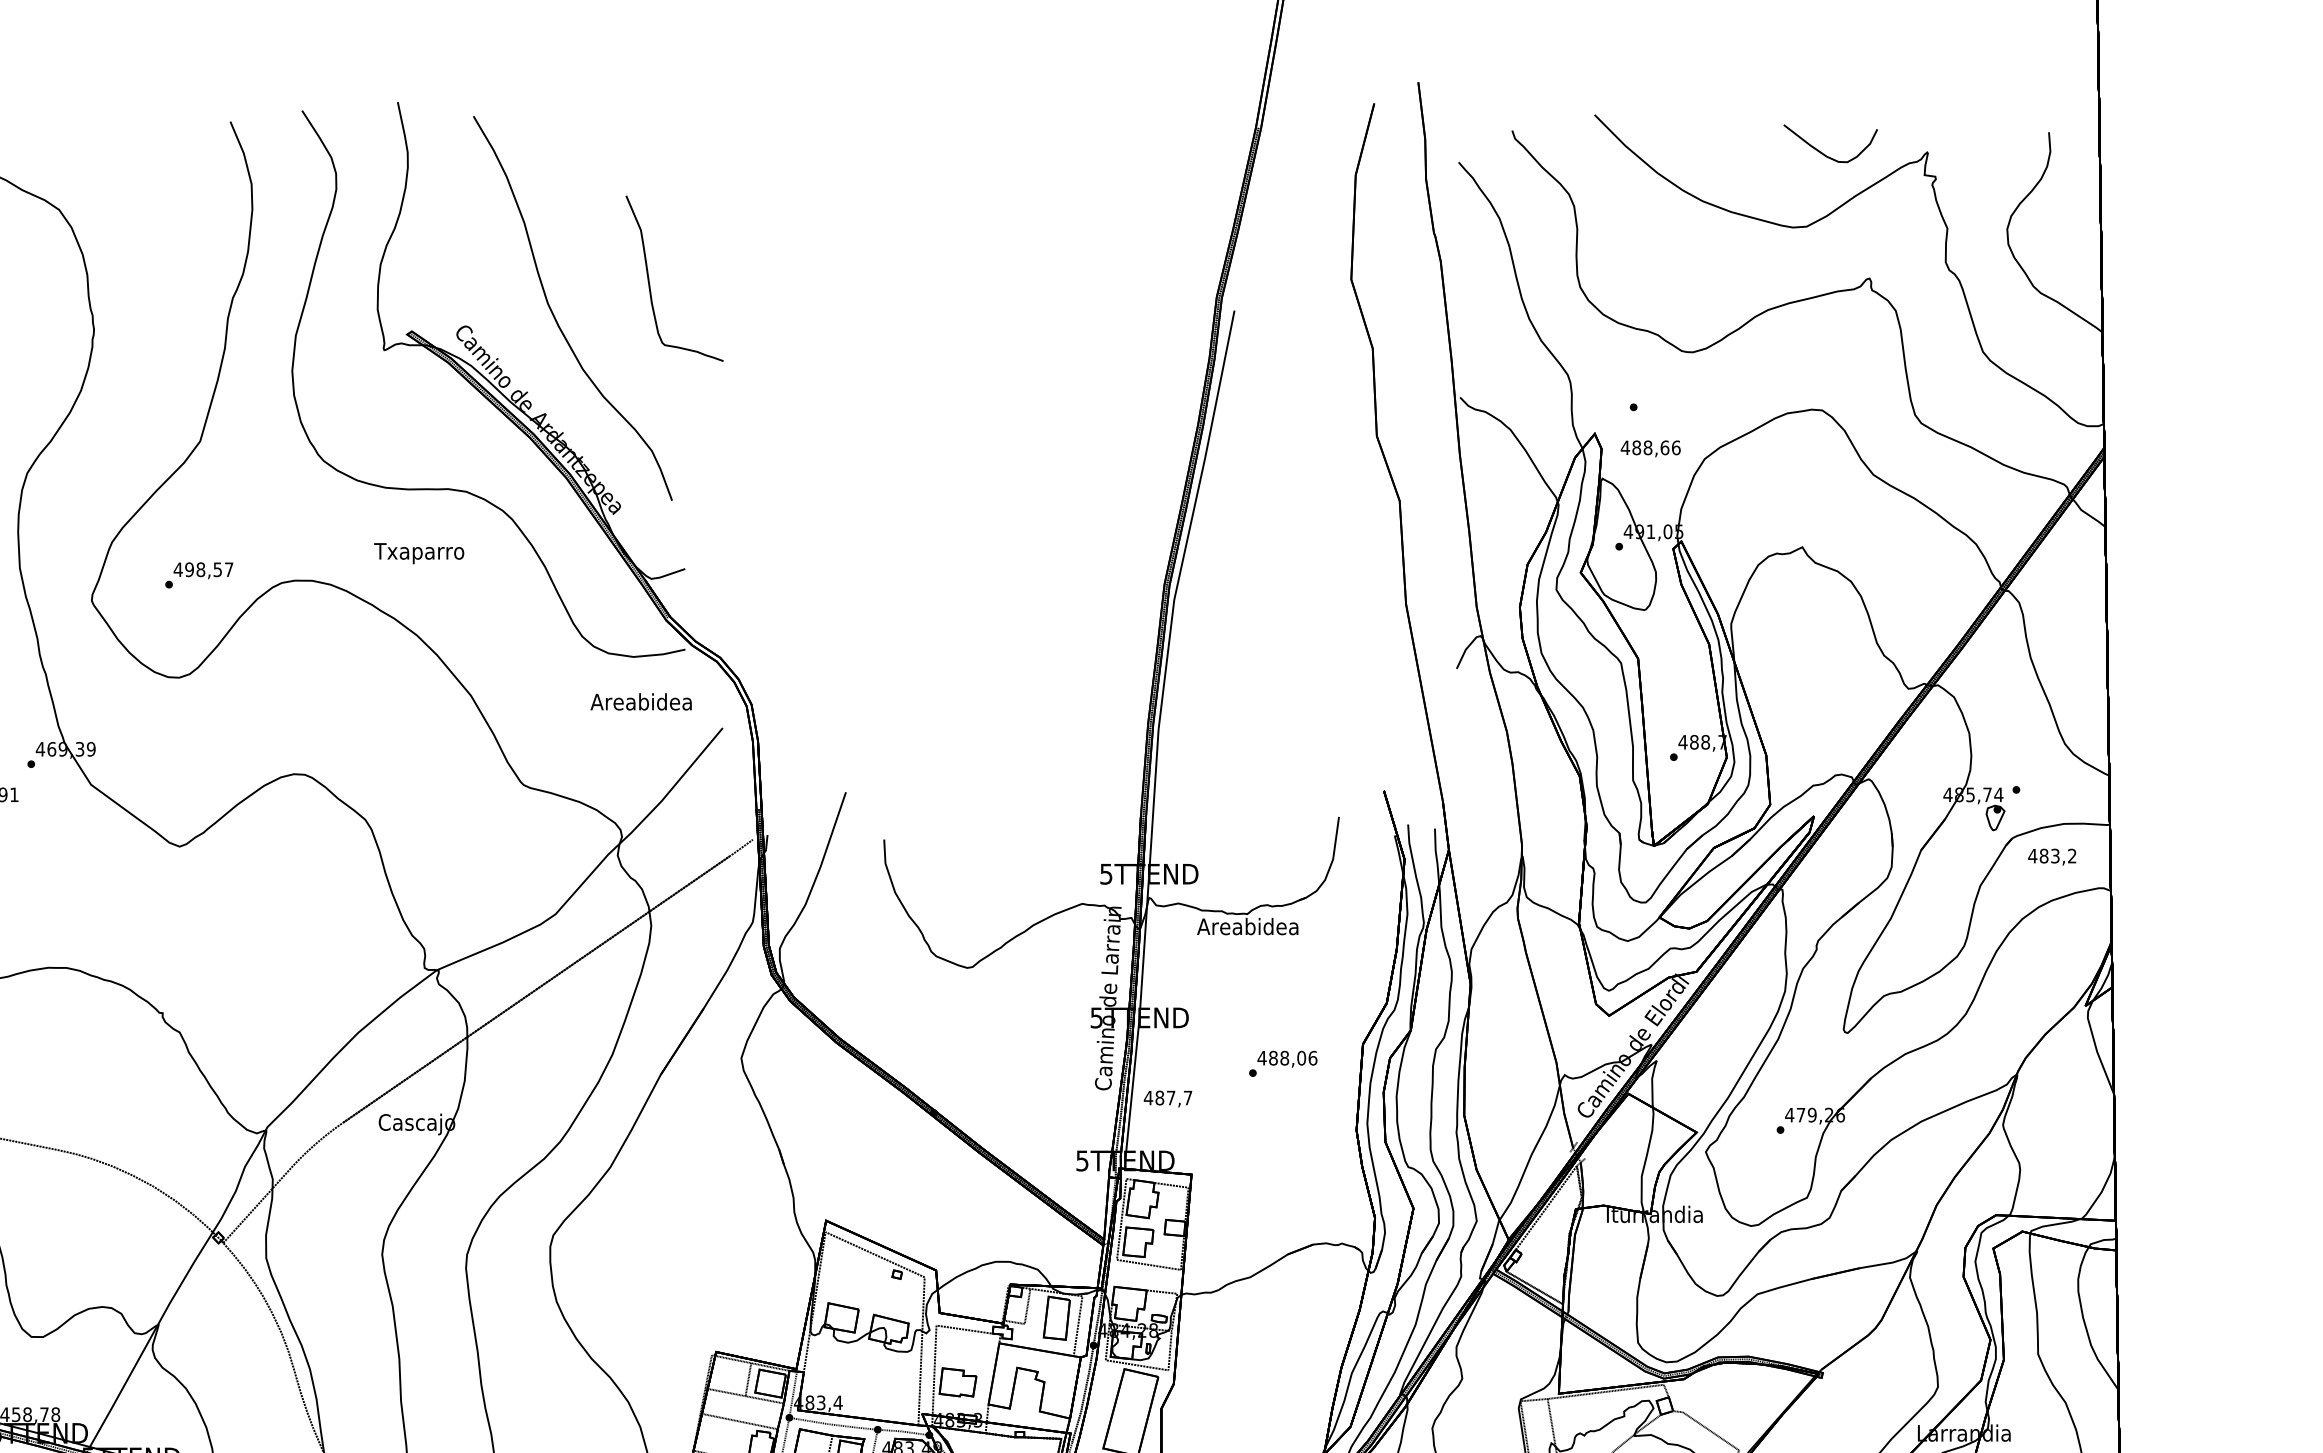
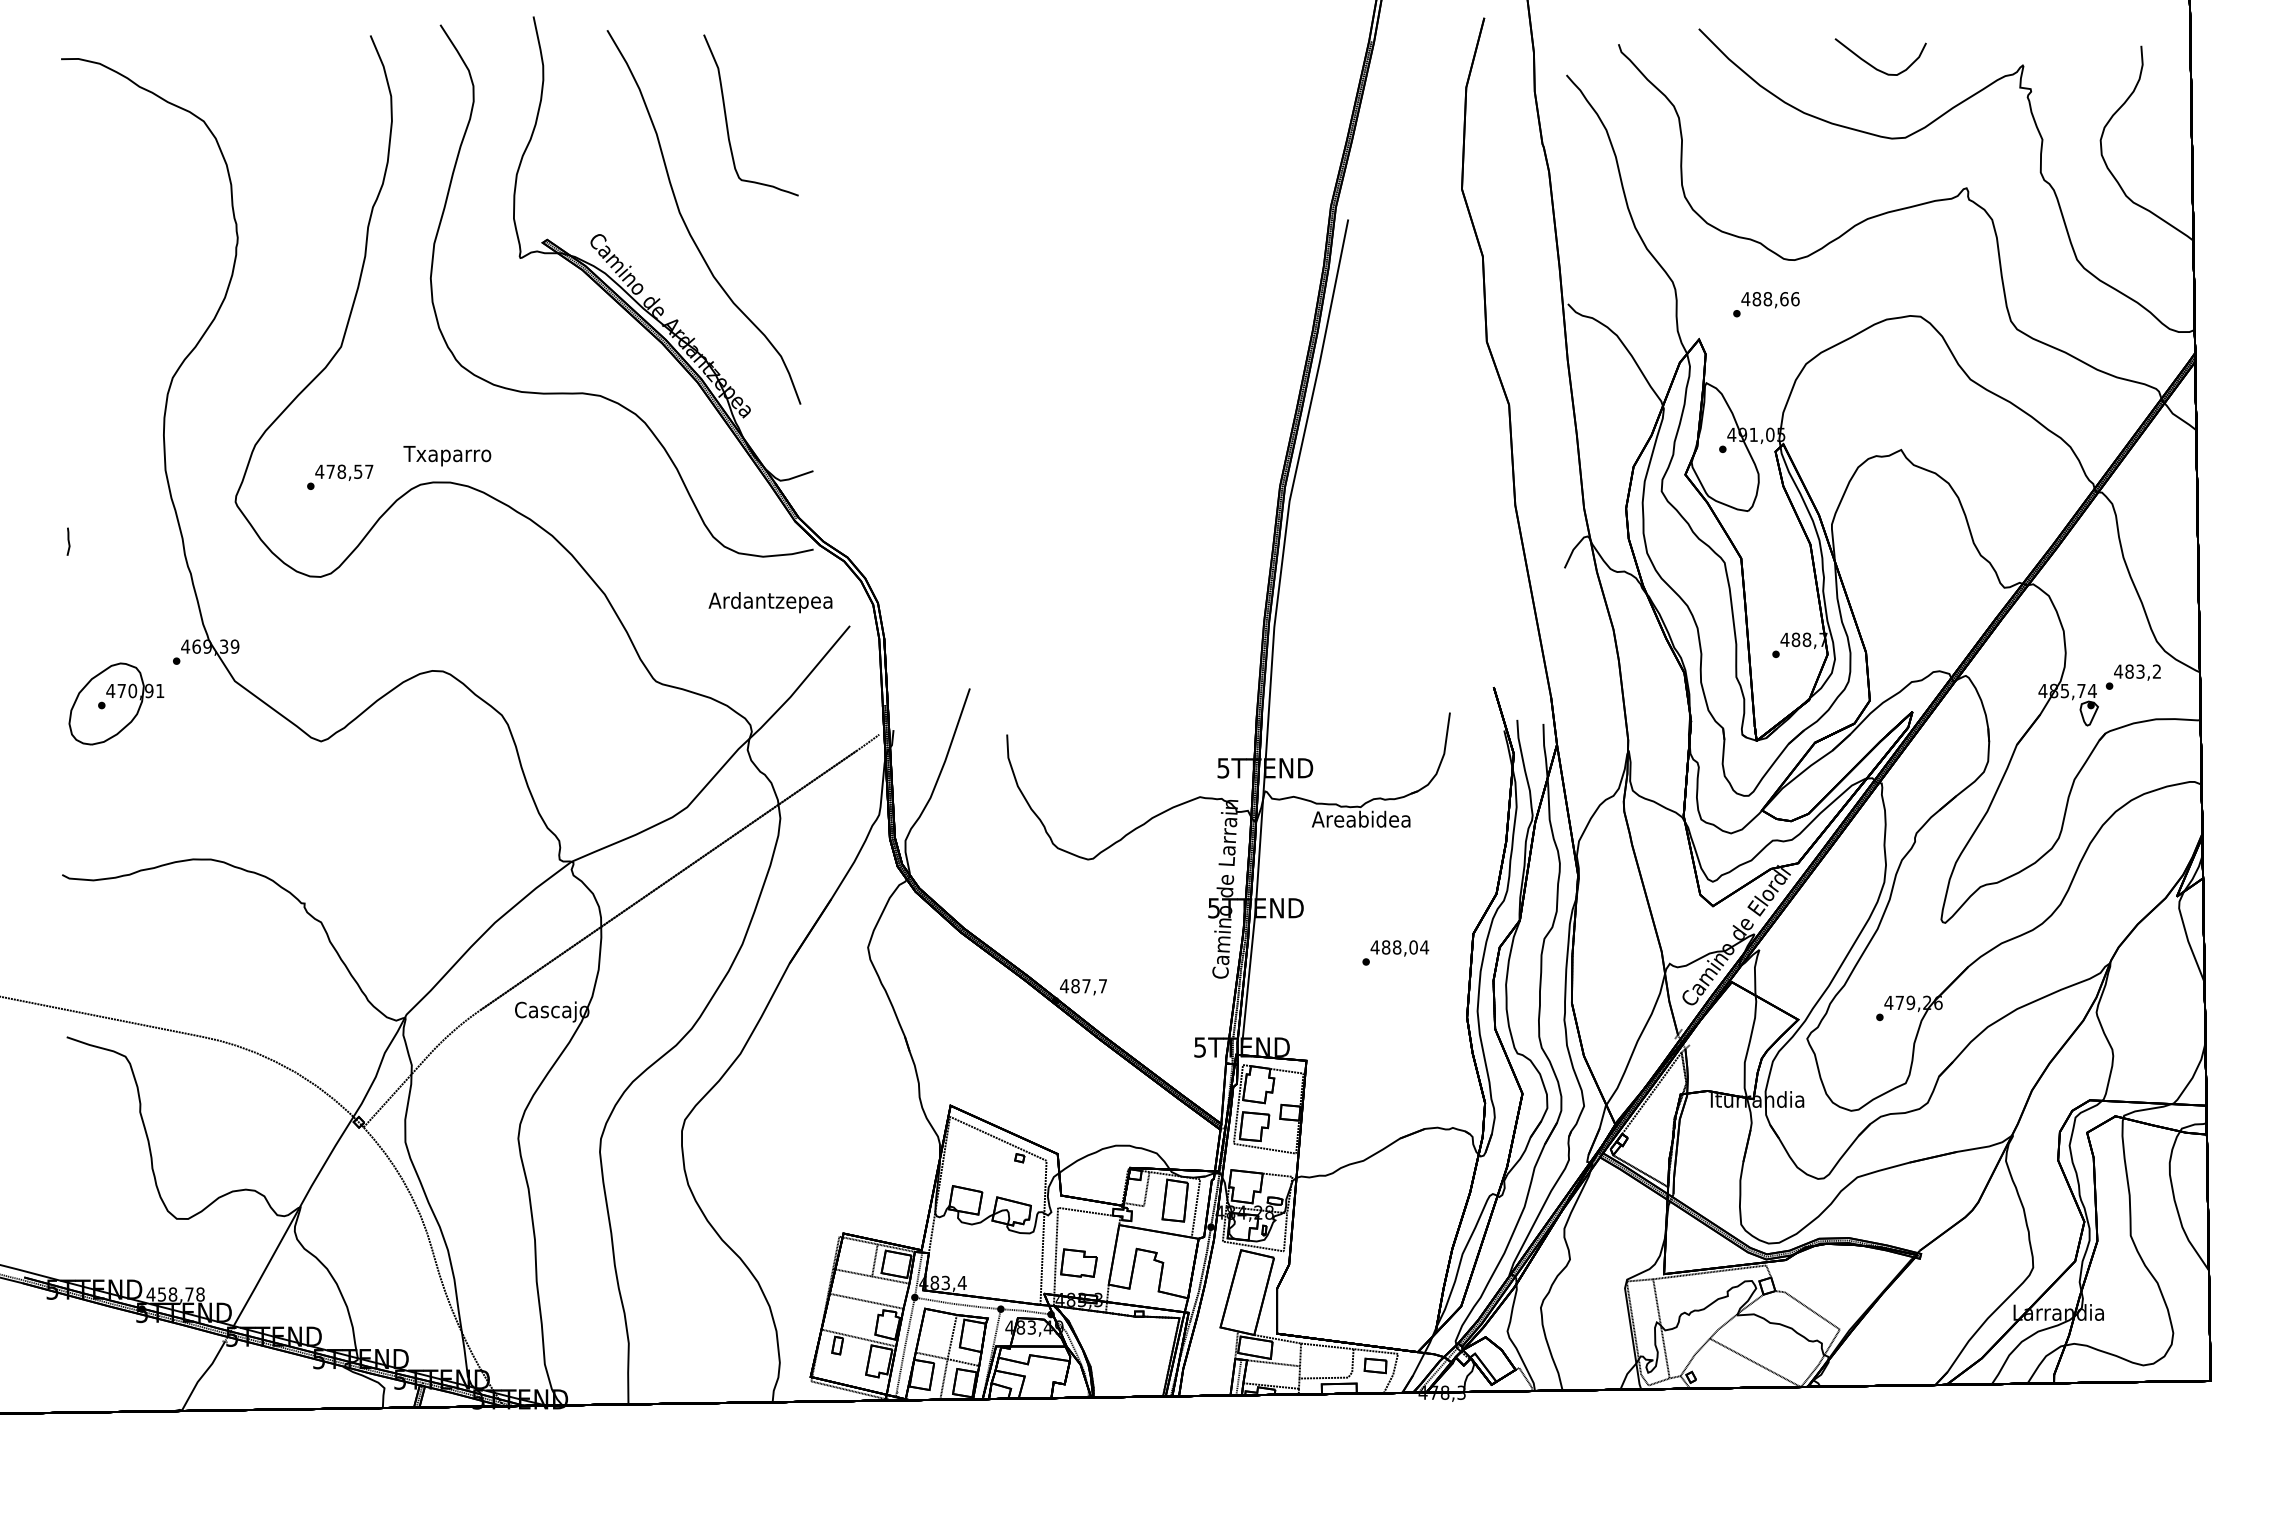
curve: (1824, 153) -> (1874, 66), moved
part: (650, 283) -> (727, 120), moved
text: (1650, 449) -> (1770, 300), moved
text: (419, 554) -> (447, 456), moved
text: (189, 569) -> (330, 471), 498,57 -> 478,57
text: (641, 703) -> (770, 602), Areabidea -> Ardantzepea
text: (2052, 856) -> (2137, 672), moved
text: (1312, 1058) -> (1424, 947), 488,06 -> 488,04
text: (1168, 1099) -> (1083, 987), moved

